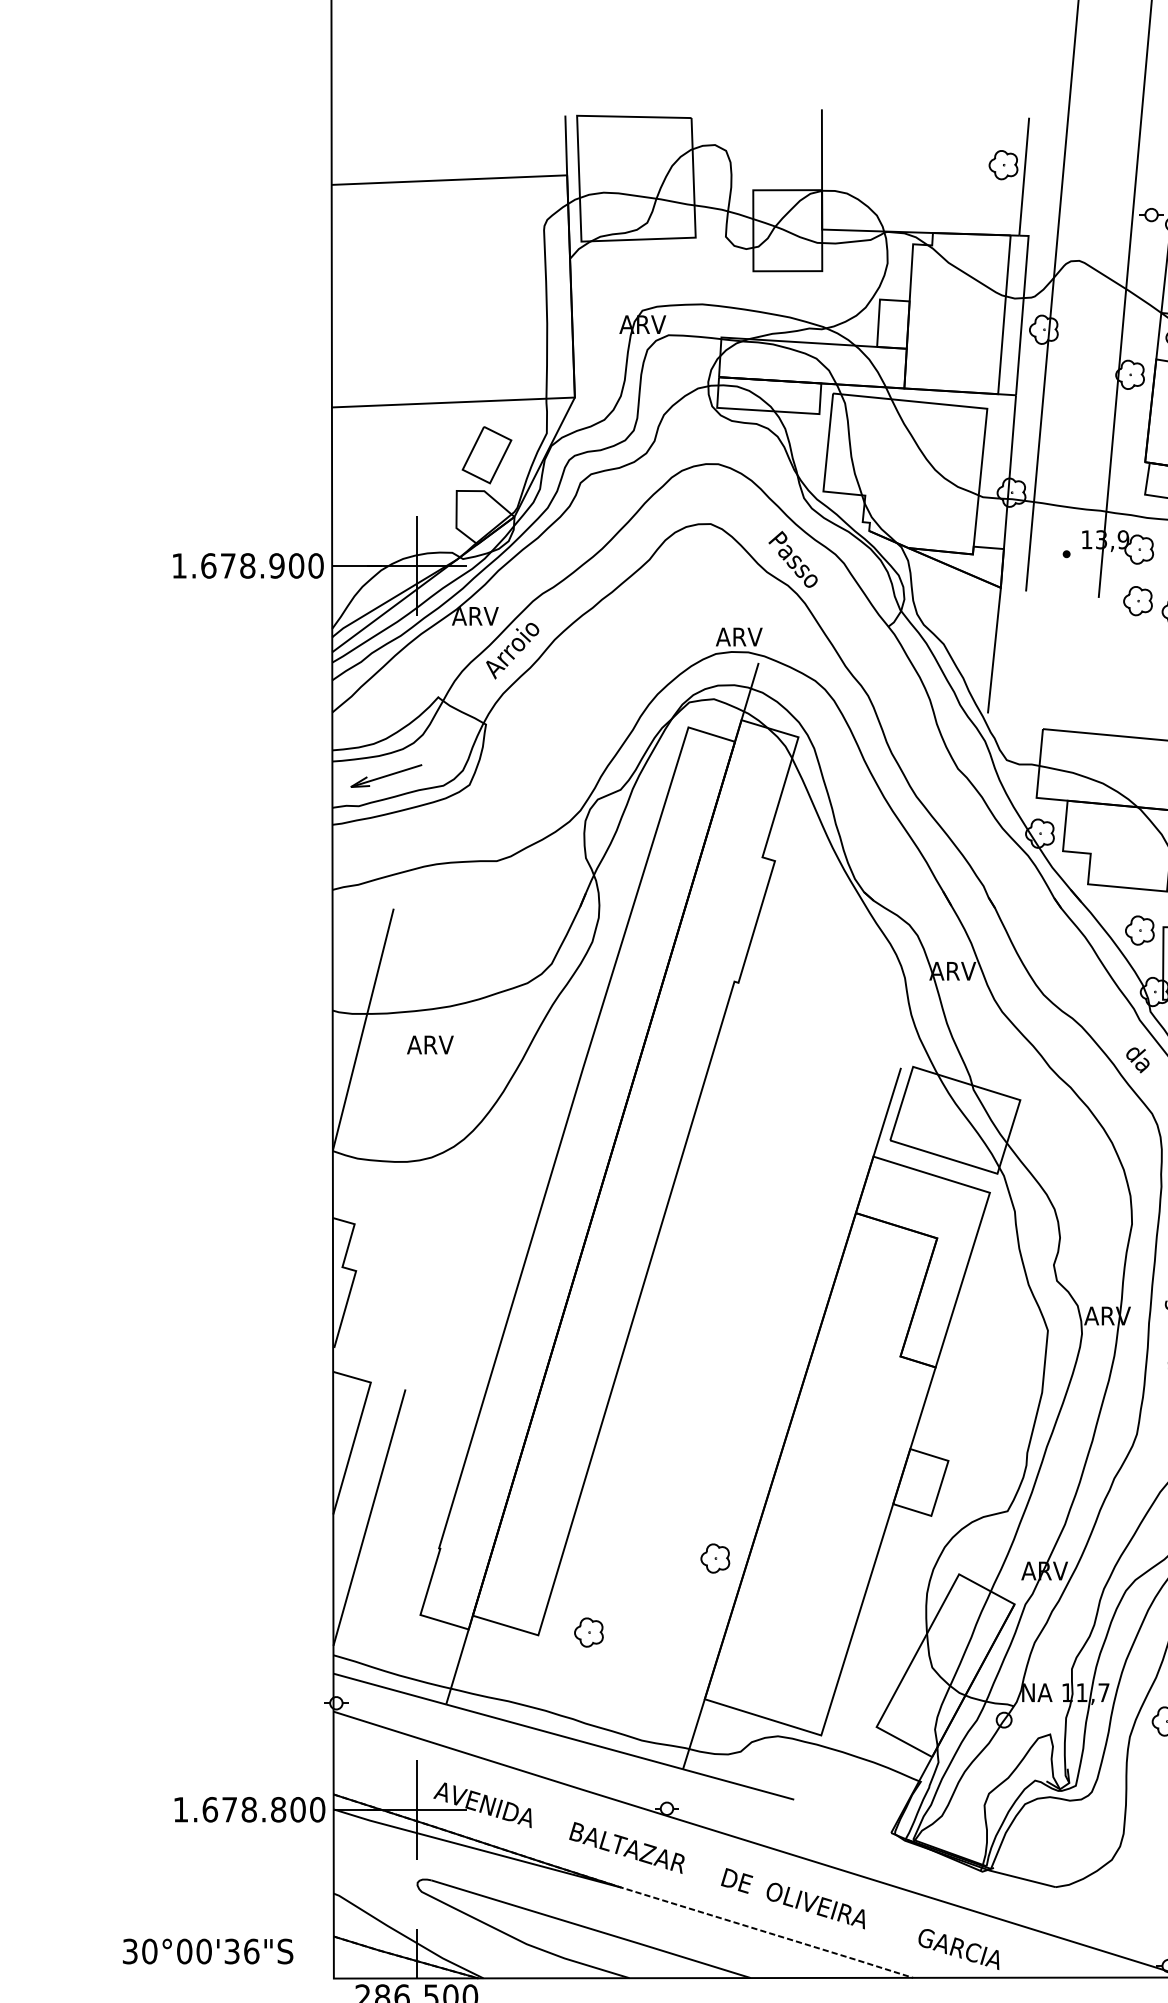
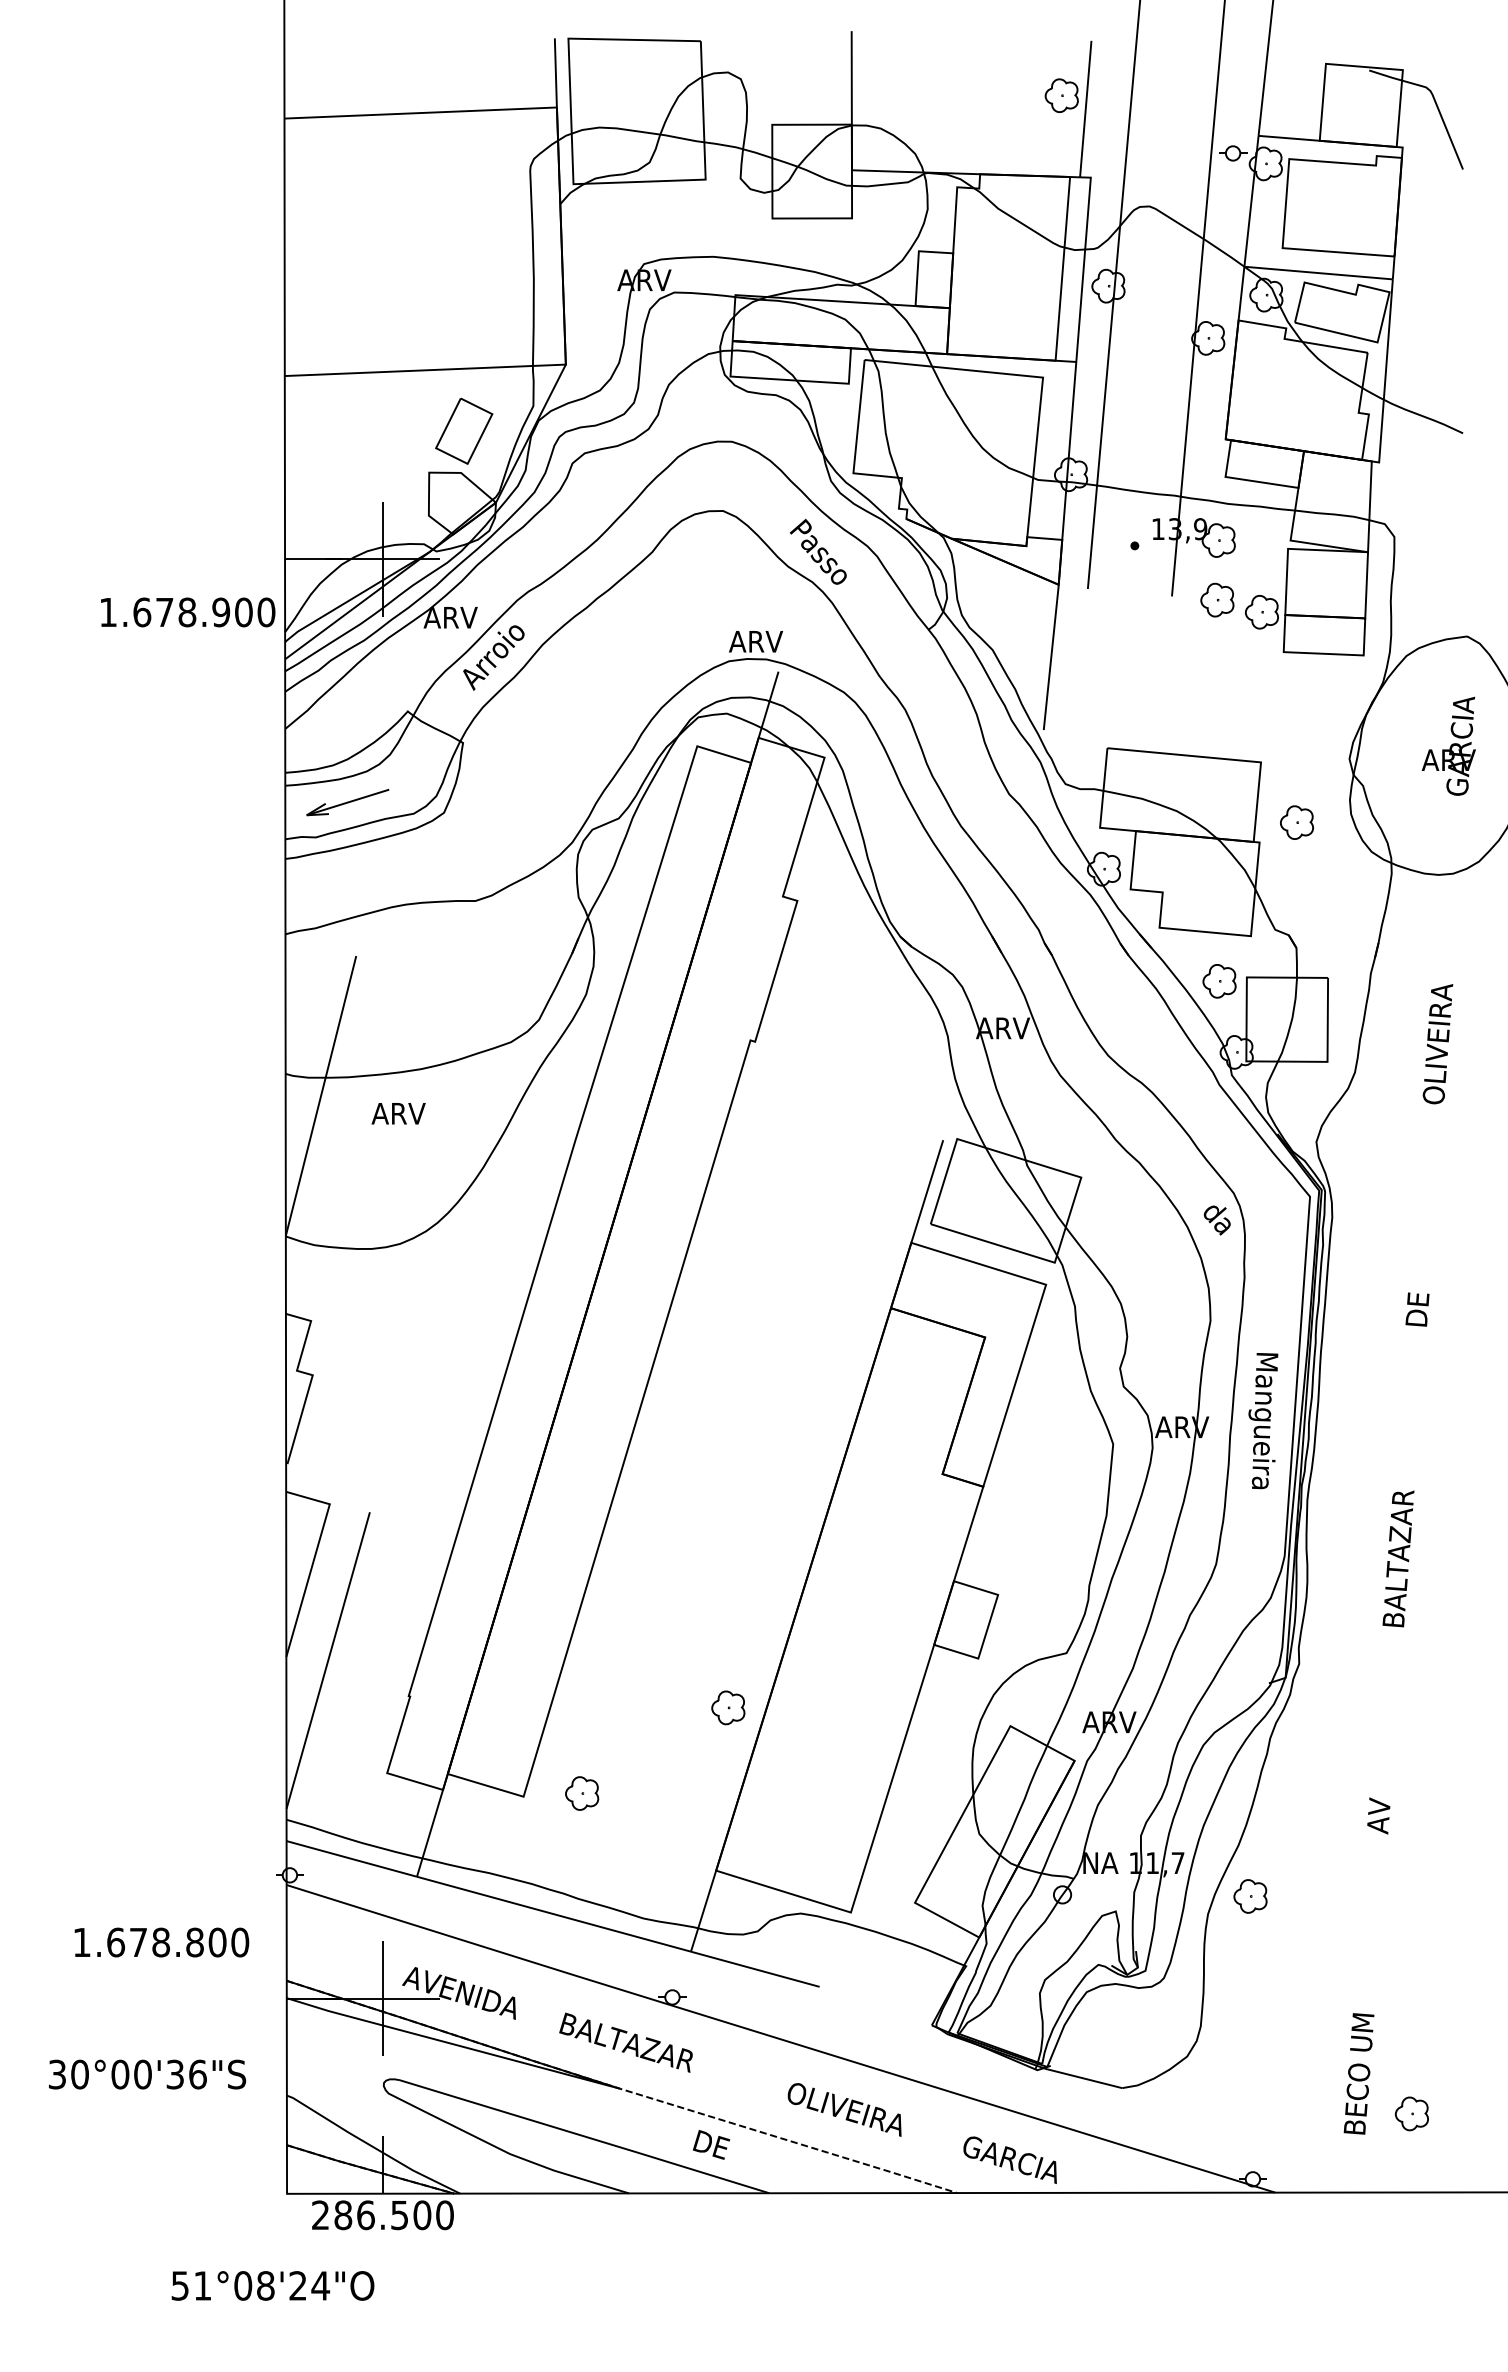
text: (248, 565) -> (188, 612), moved
text: (1137, 1060) -> (1216, 1220), moved
text: (249, 1809) -> (161, 1942), moved
text: (737, 1880) -> (711, 2144), moved
text: (208, 1951) -> (147, 2074), moved

